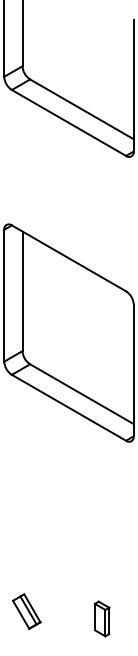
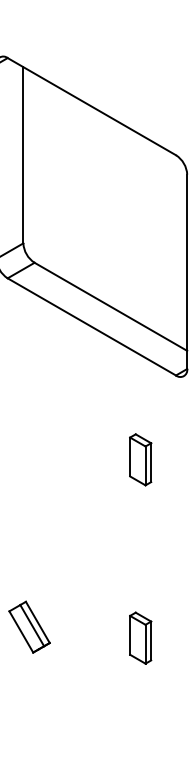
part: (101, 497) -> (139, 459), added

